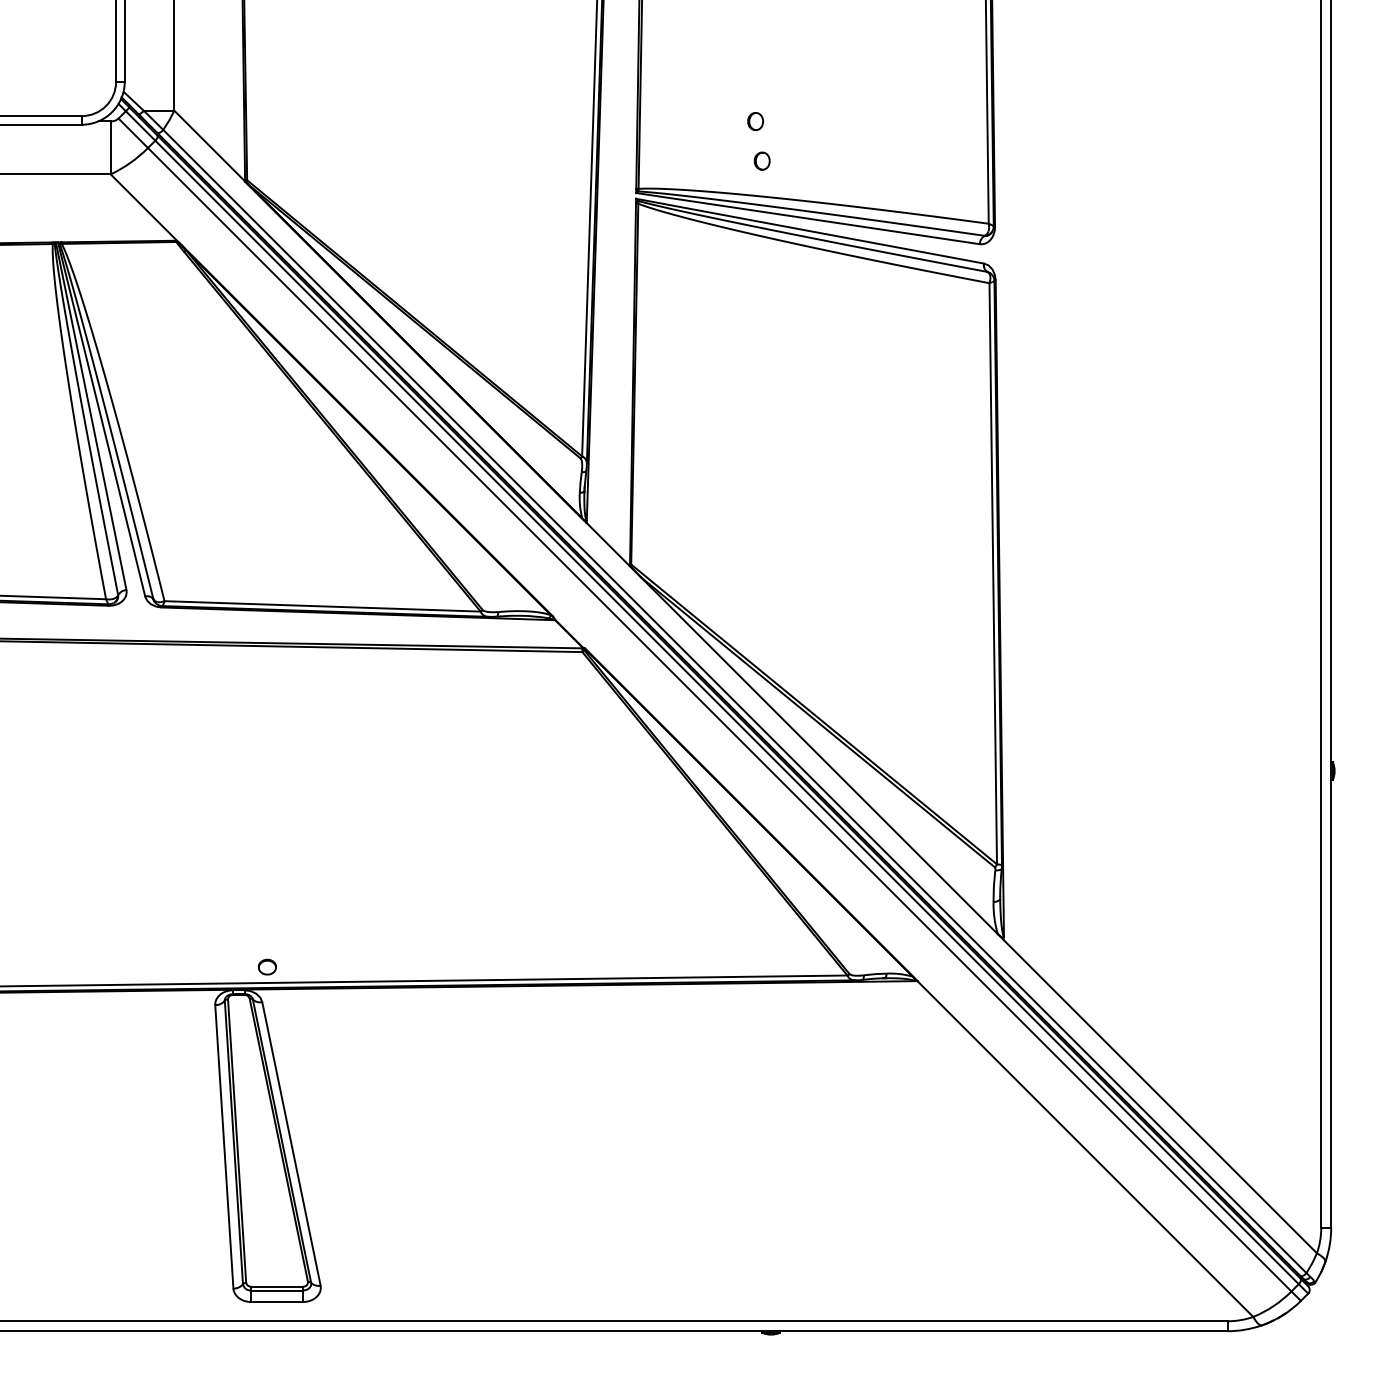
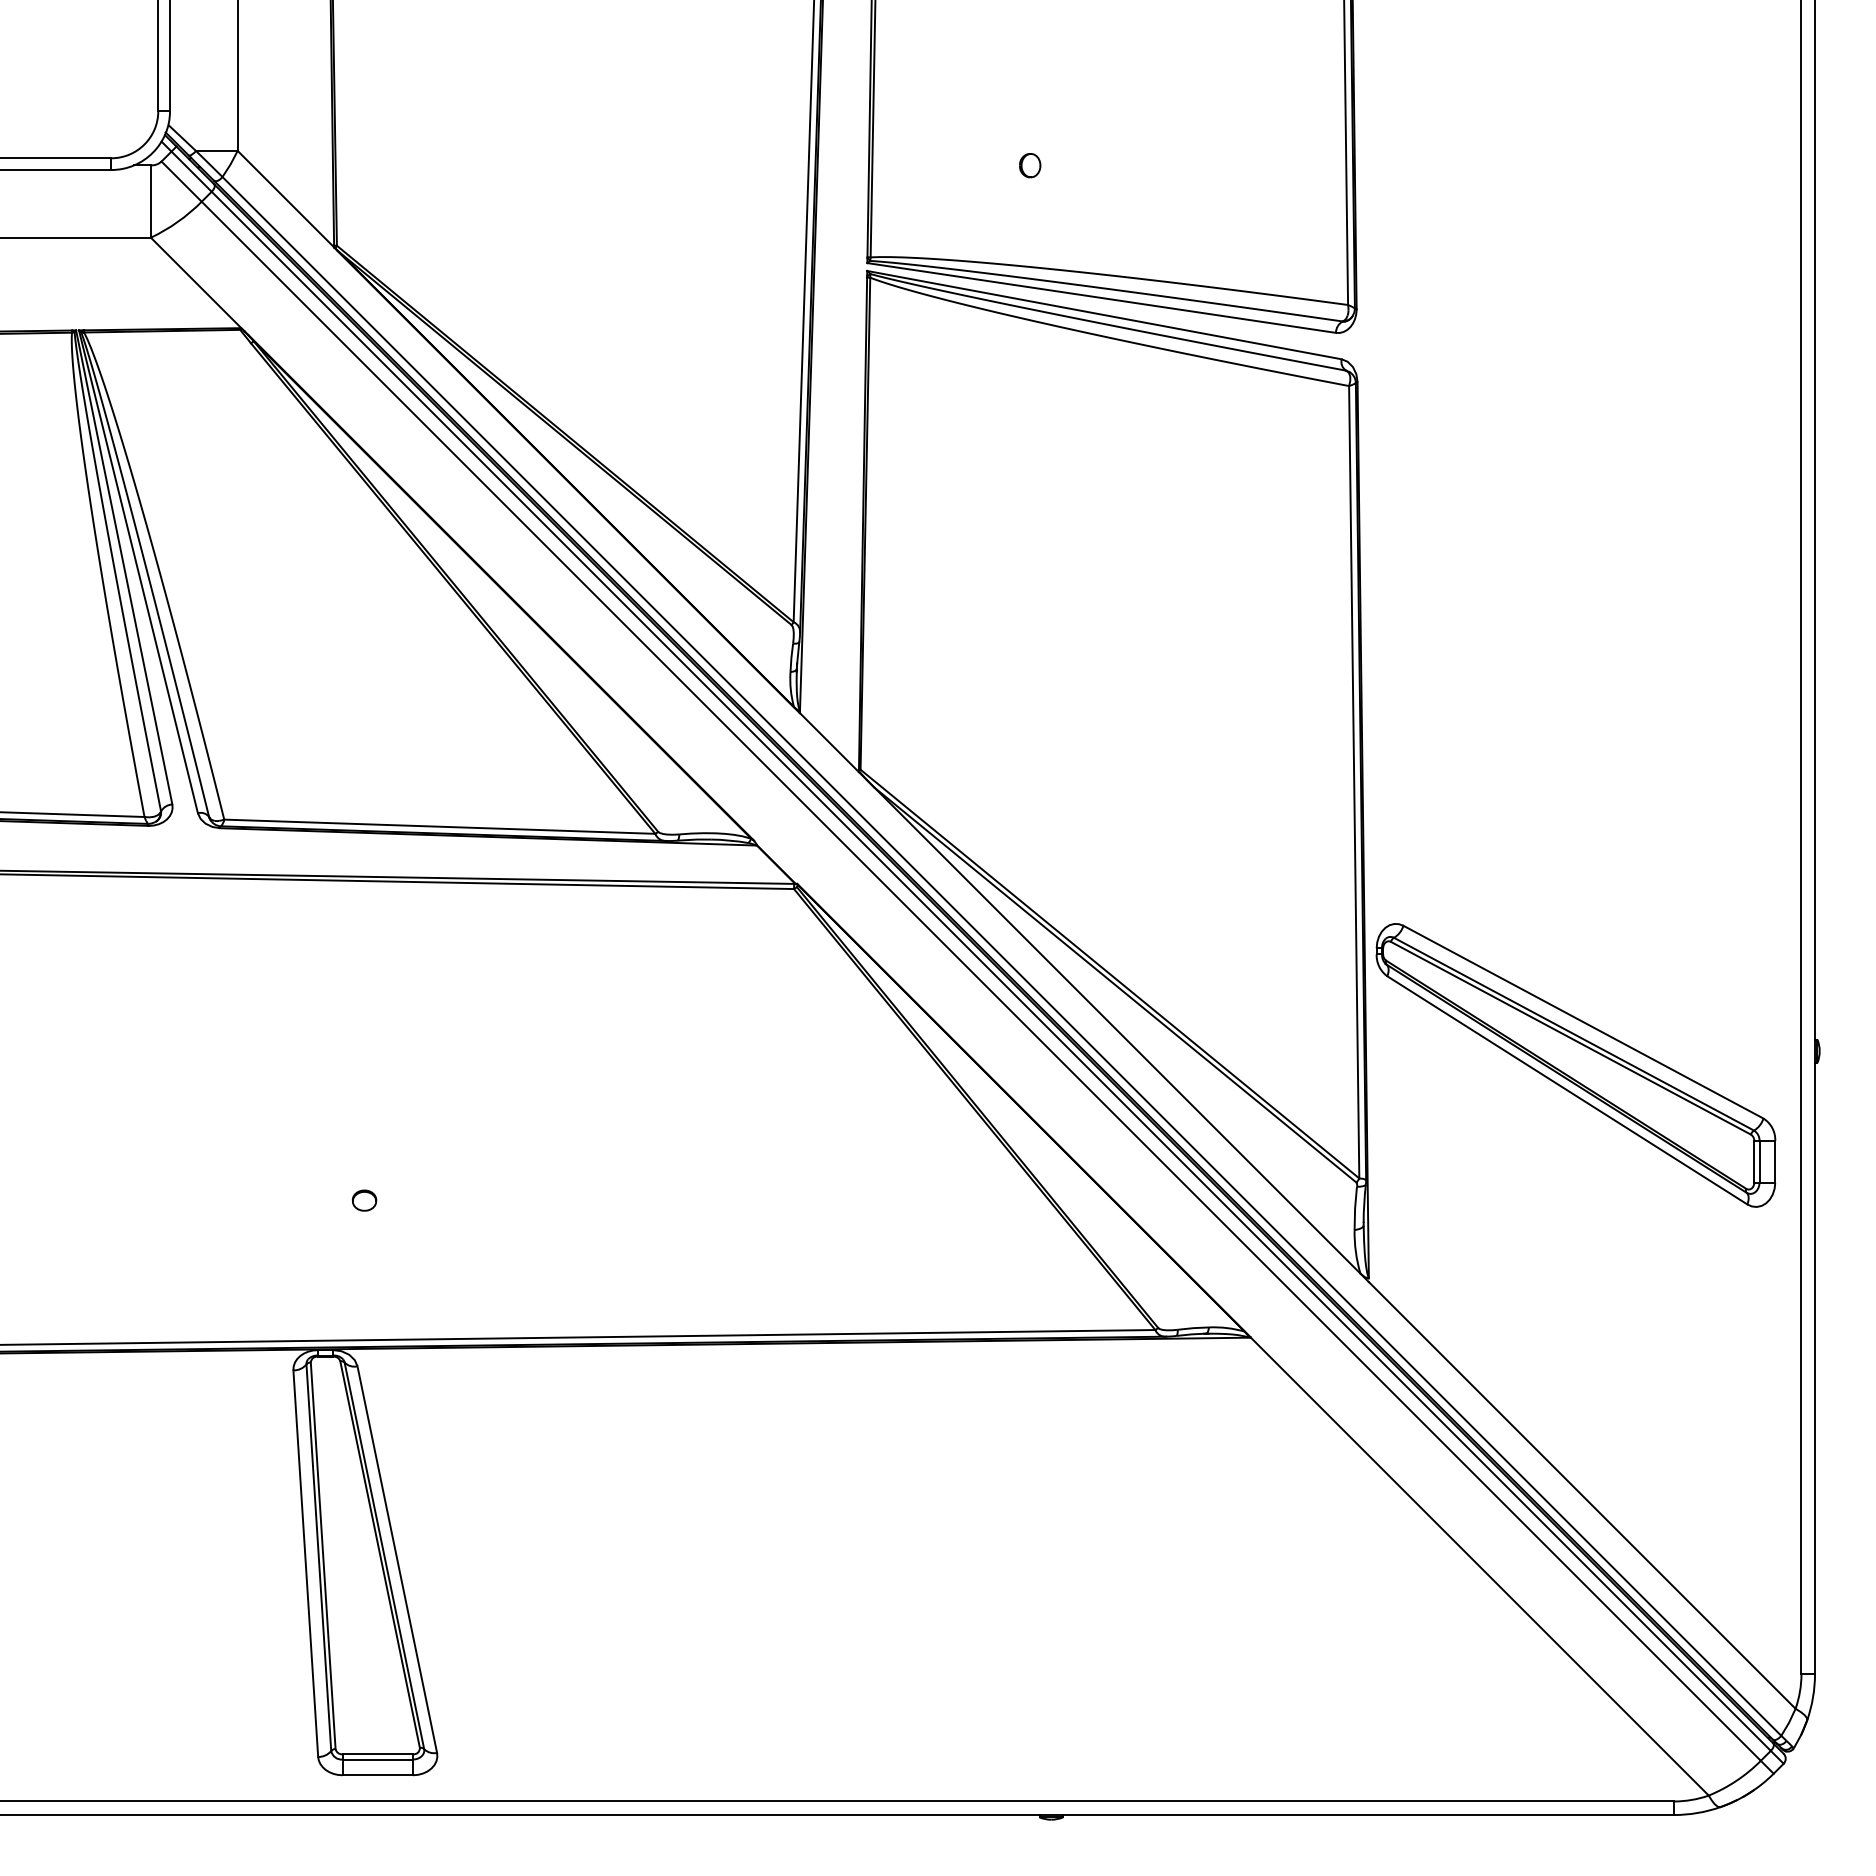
part: (762, 161) -> (1039, 219), removed
part: (1155, 781) -> (1575, 1065), added
part: (267, 967) -> (364, 1200), moved

